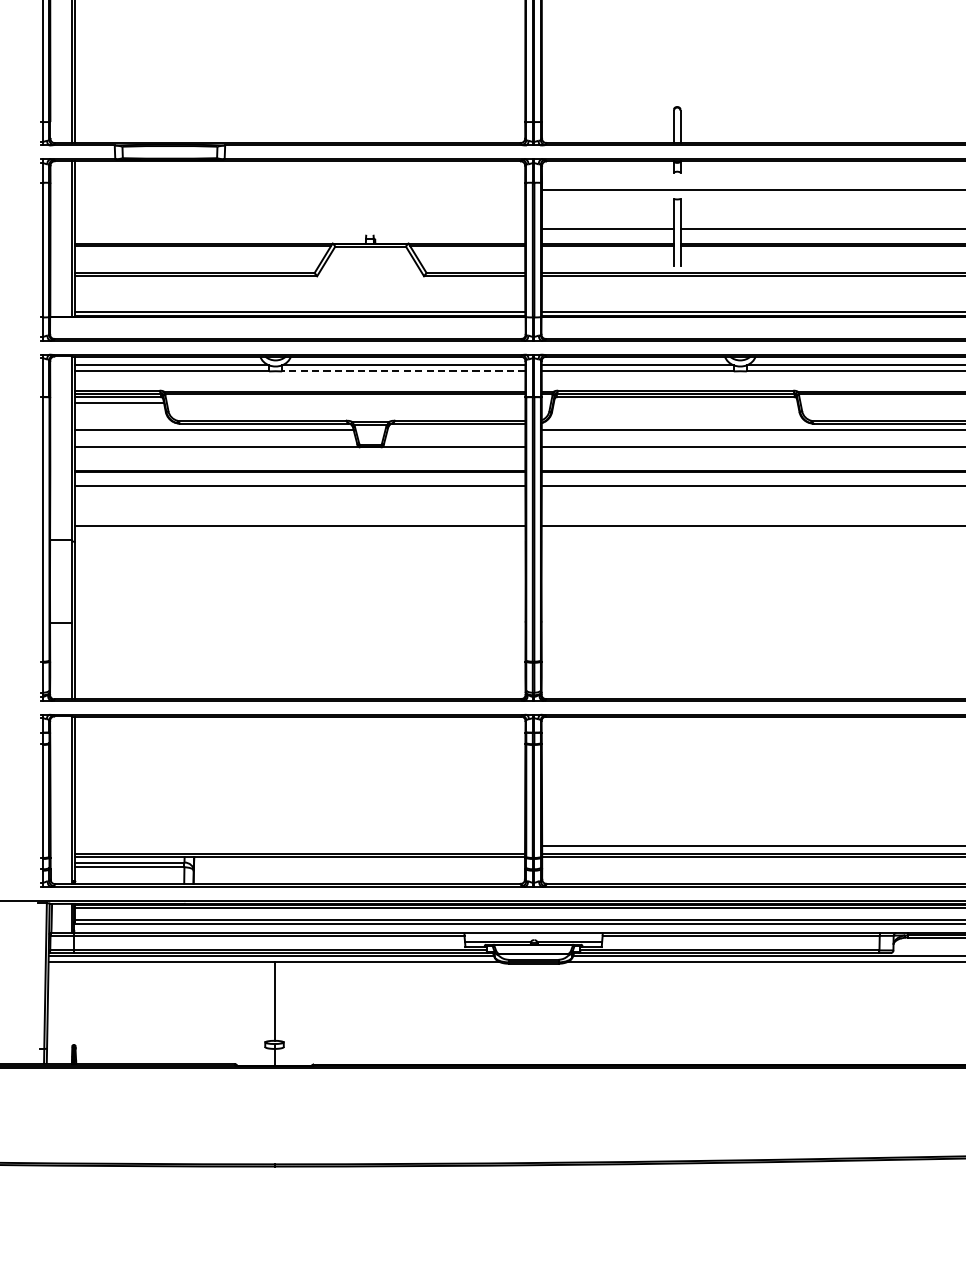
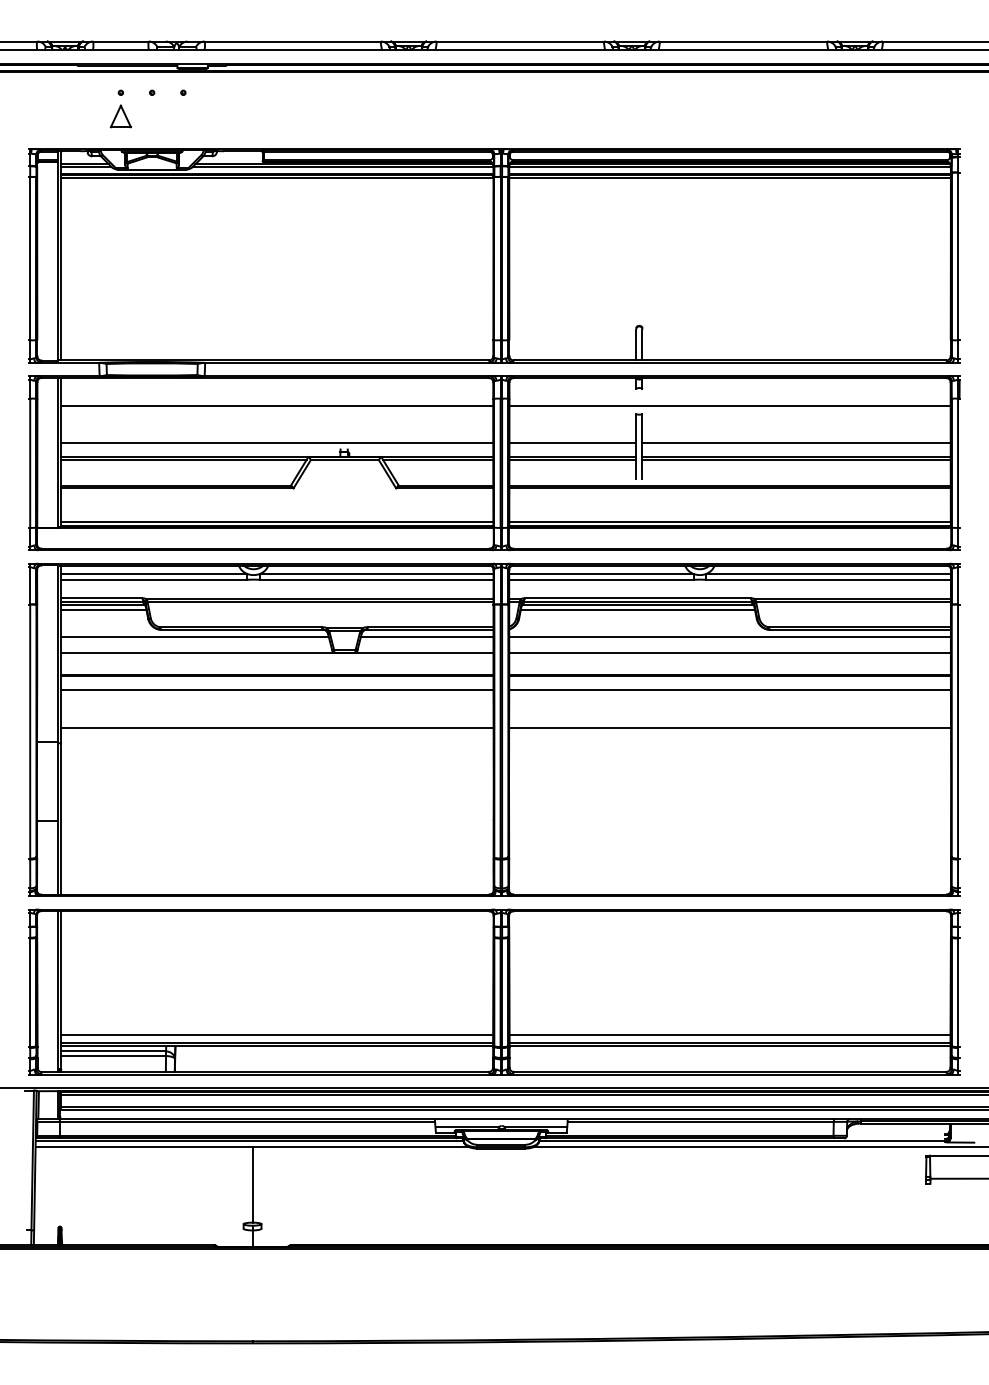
line: (299, 189) -> (276, 405), added
line: (299, 229) -> (276, 443), added
line: (403, 371) -> (376, 579), dashed -> solid
line: (675, 402) -> (637, 609), added
line: (456, 430) -> (427, 636), added
line: (299, 845) -> (276, 1035), added

